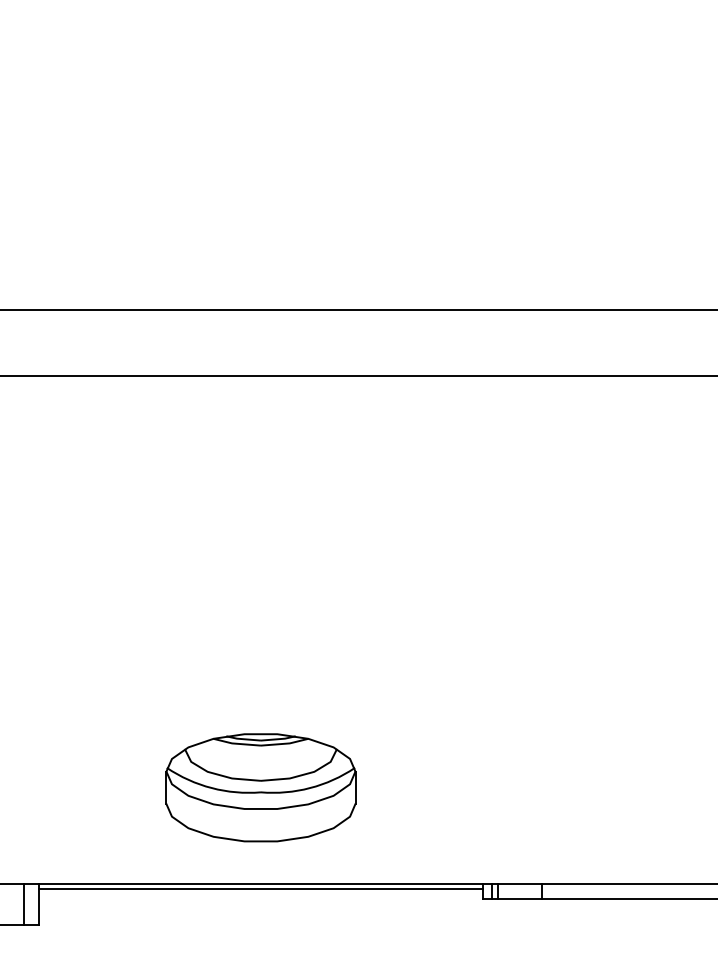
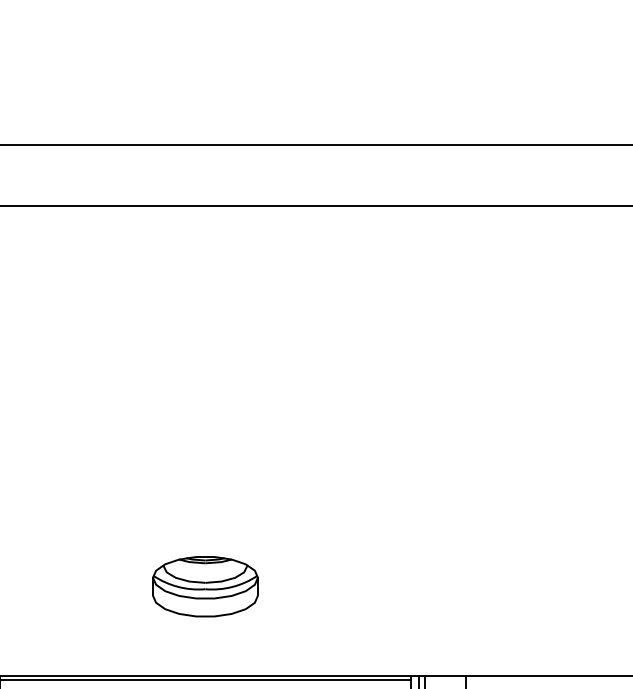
part: (260, 787) -> (205, 586), size x0.6

